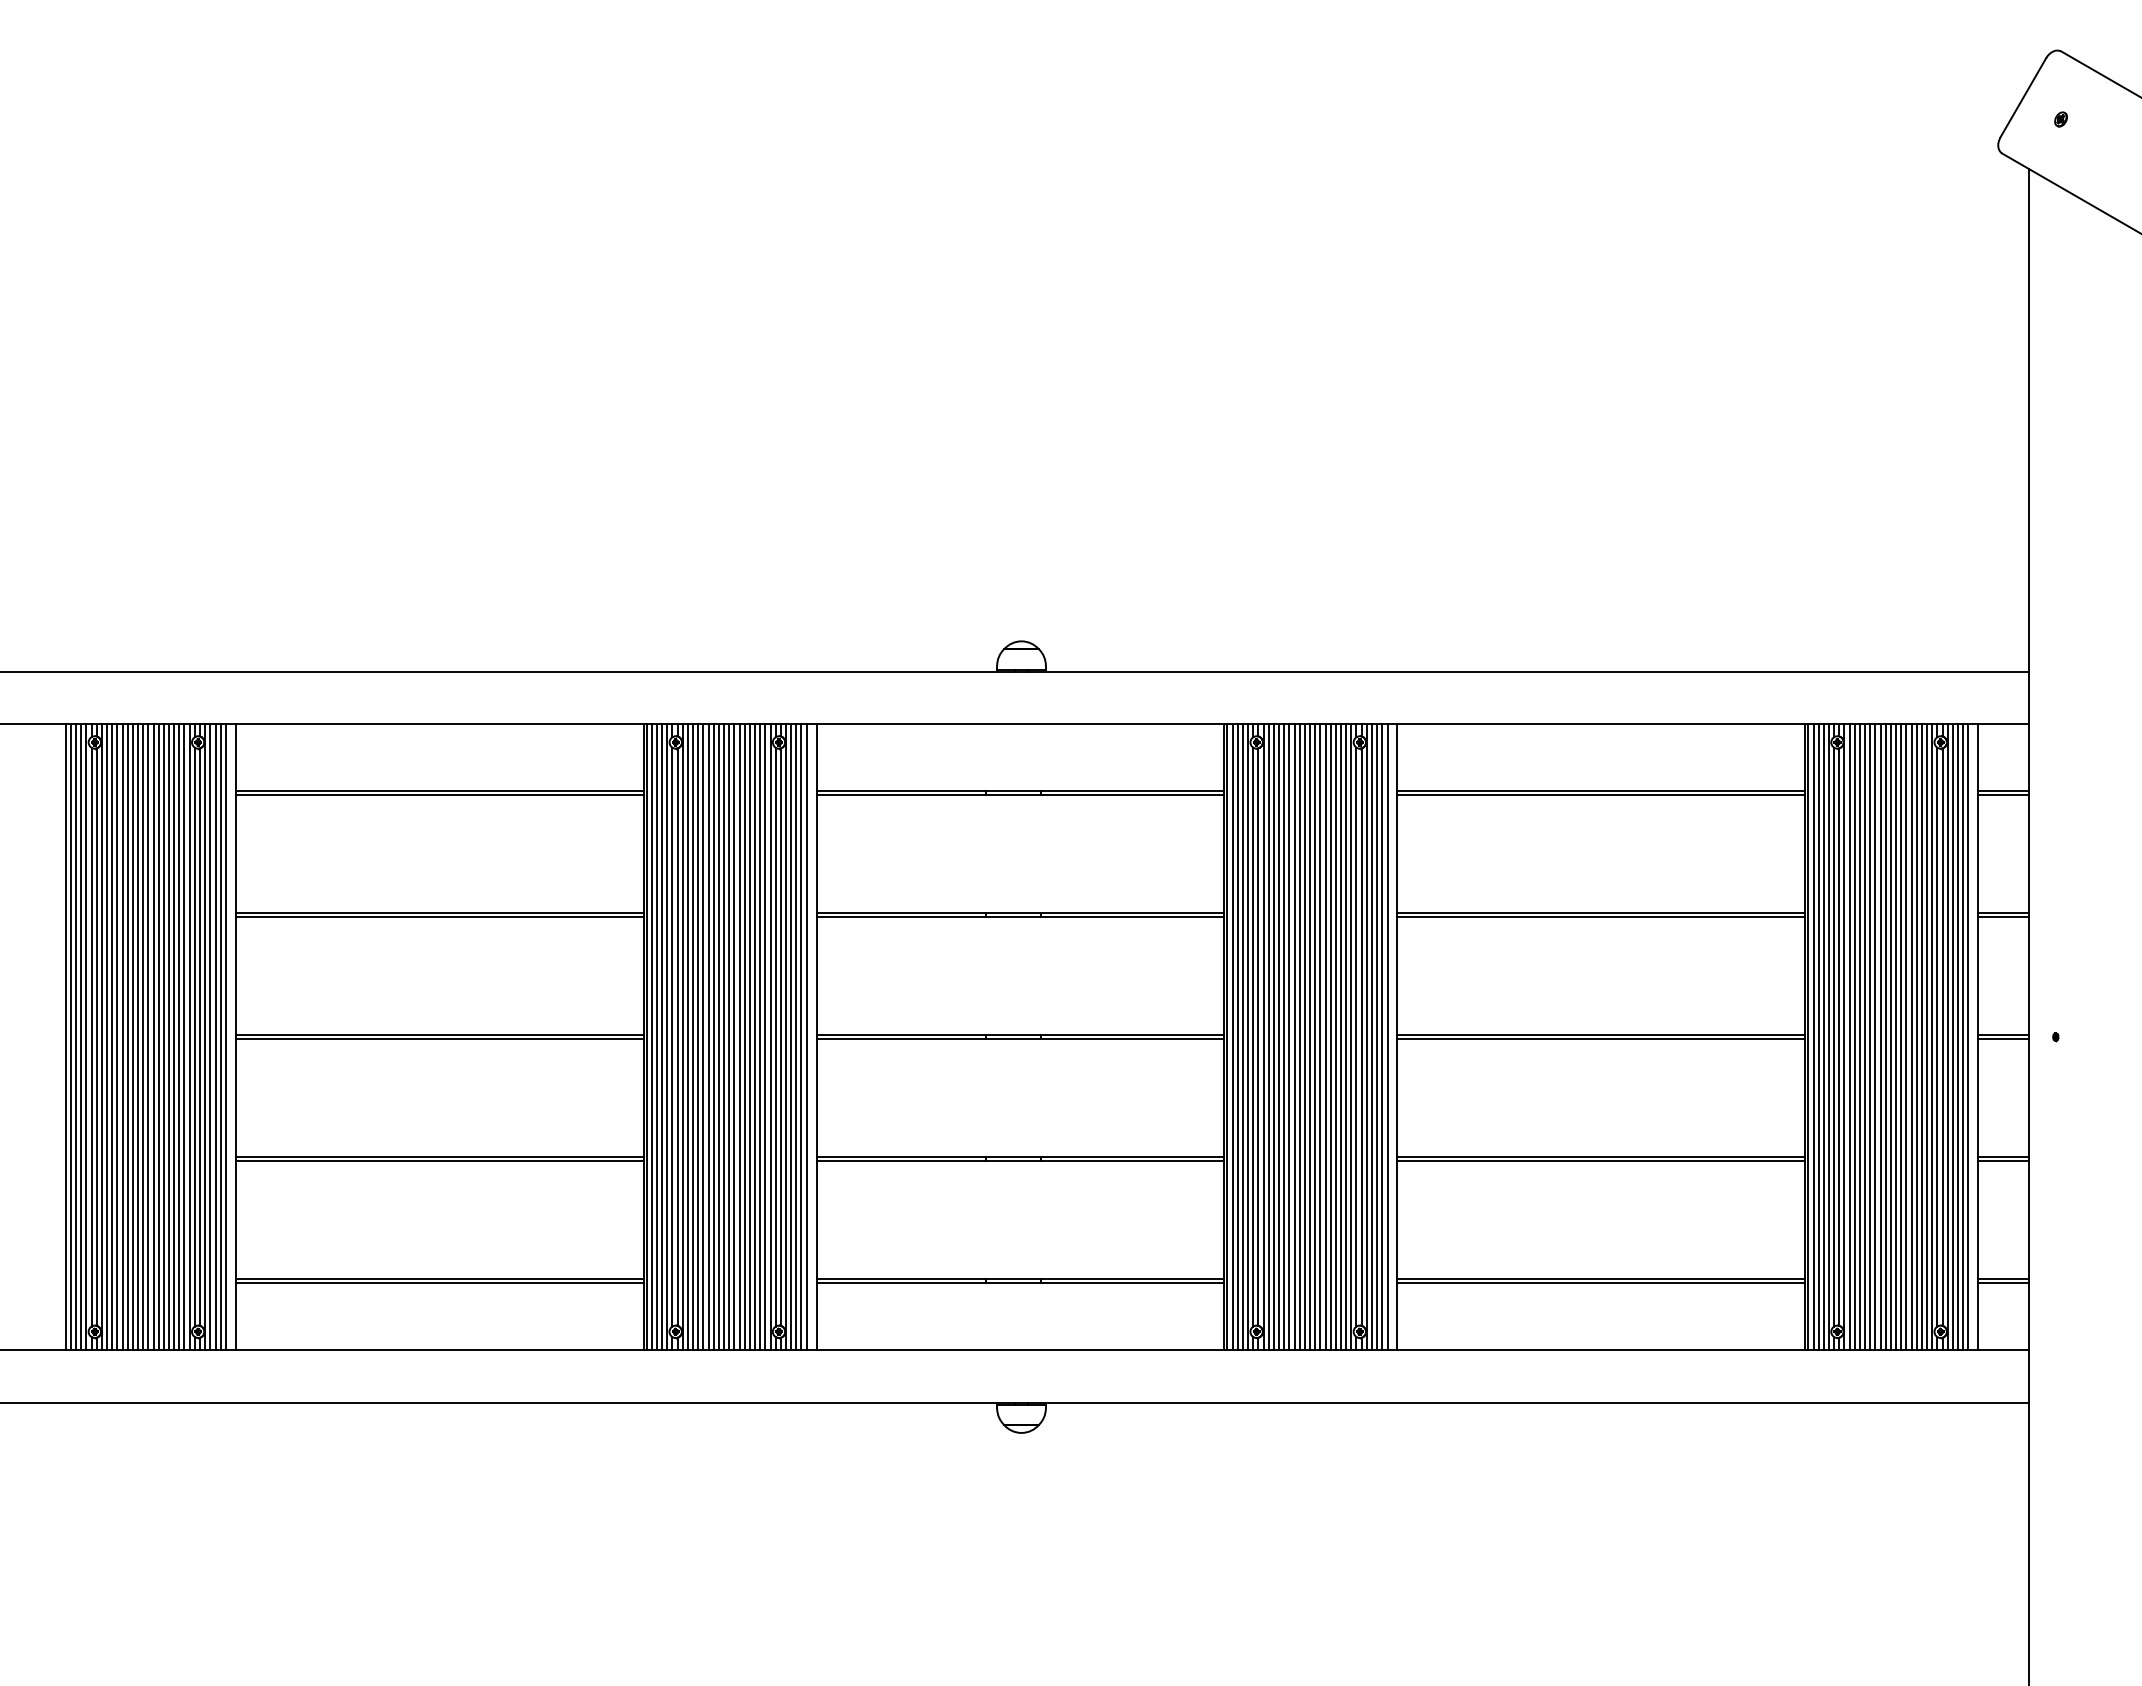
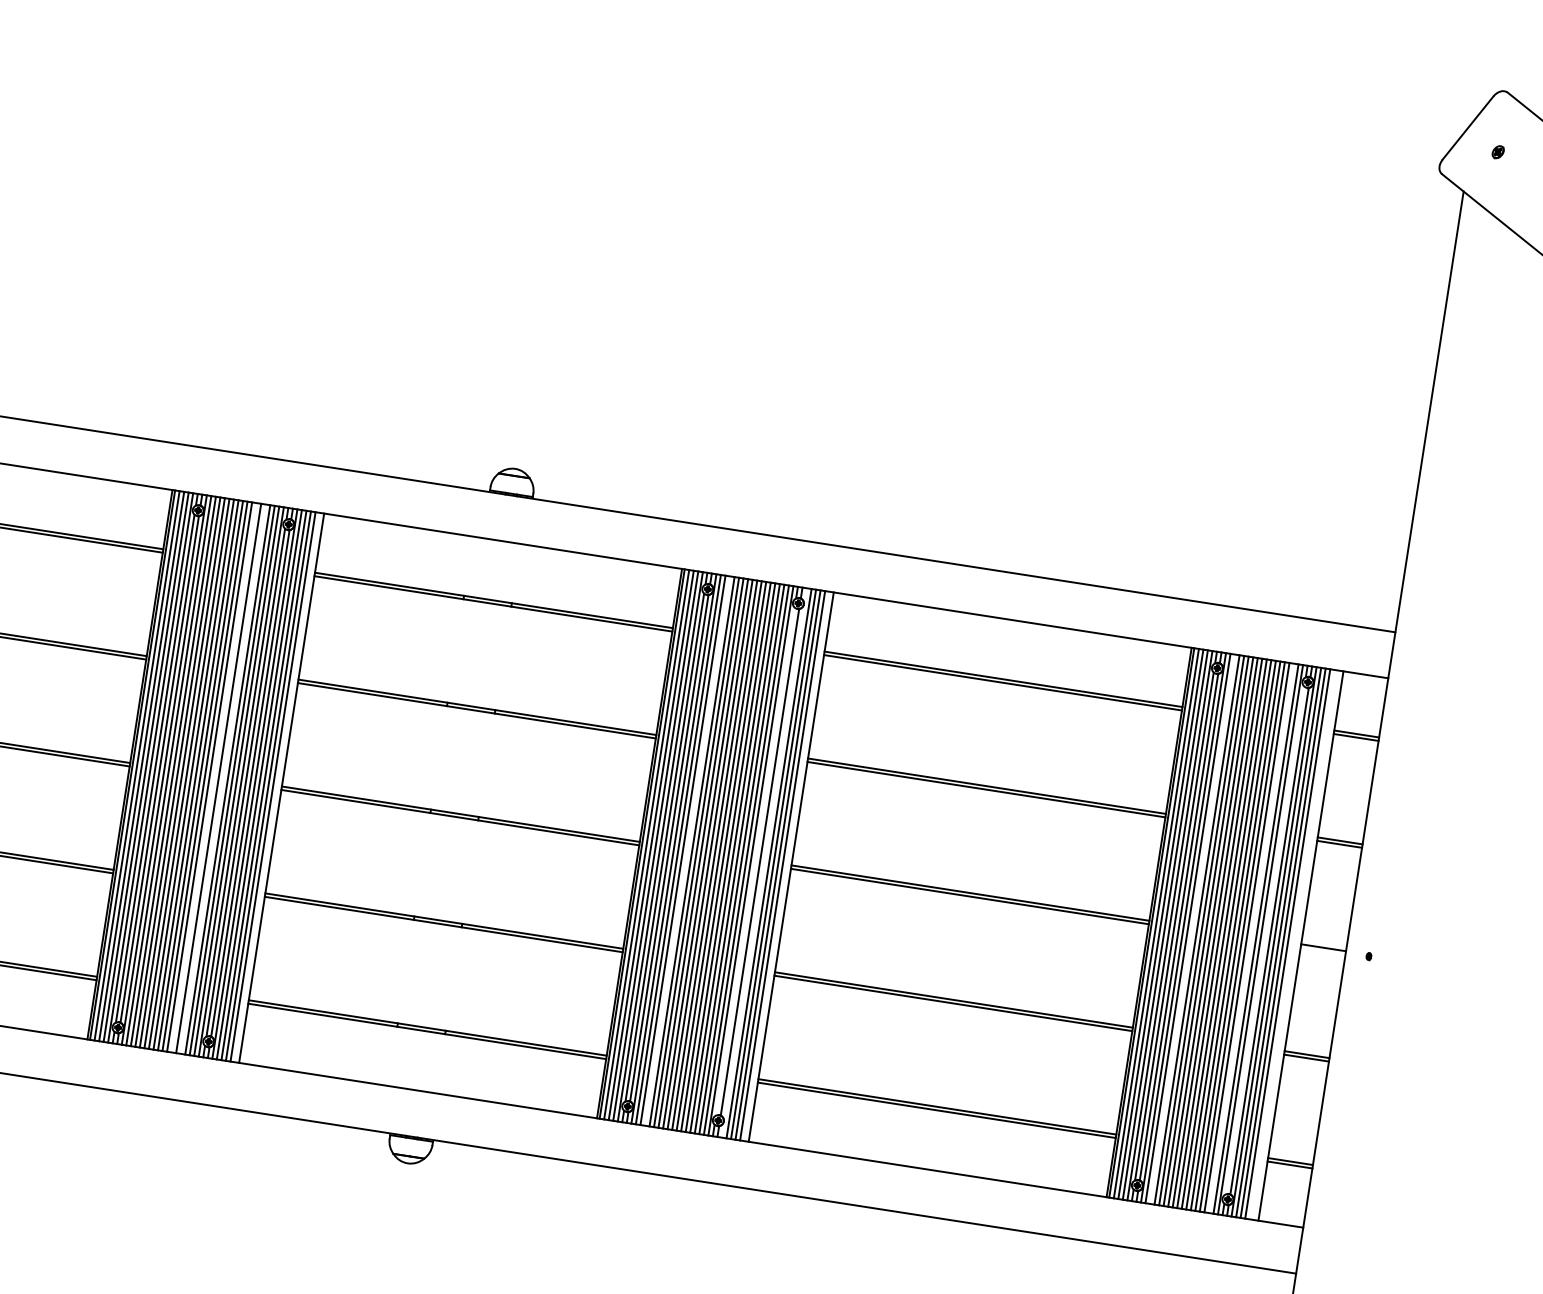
line: (1356, 1036) -> (755, 861), removed
line: (1937, 1036) -> (1265, 939), removed
line: (739, 1037) -> (214, 778), removed
line: (749, 1037) -> (222, 779), removed
line: (1279, 1037) -> (687, 851), removed
line: (1366, 1037) -> (764, 863), removed
line: (1854, 1037) -> (1192, 929), removed
line: (1921, 1037) -> (1251, 938), removed
line: (1968, 1037) -> (1292, 945), removed
line: (2003, 1039) -> (1322, 951), removed

